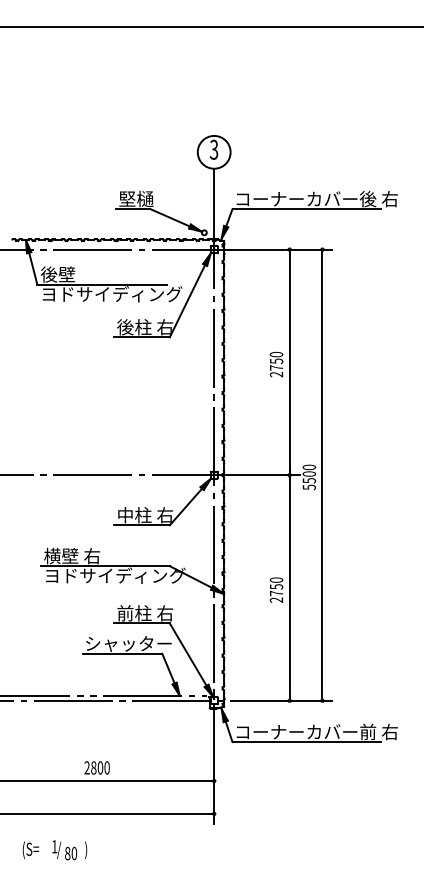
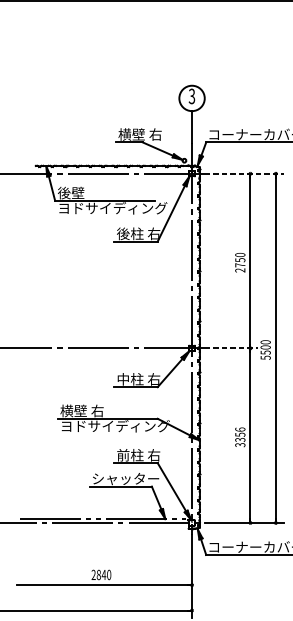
text: (147, 198) -> (140, 134), 堅樋 -> 横壁 右
line: (281, 249) -> (244, 173), solid -> dashed
line: (265, 475) -> (231, 348), solid -> dashed
text: (276, 589) -> (240, 436), 2750 -> 3356
text: (100, 767) -> (104, 574), 2800 -> 2840

